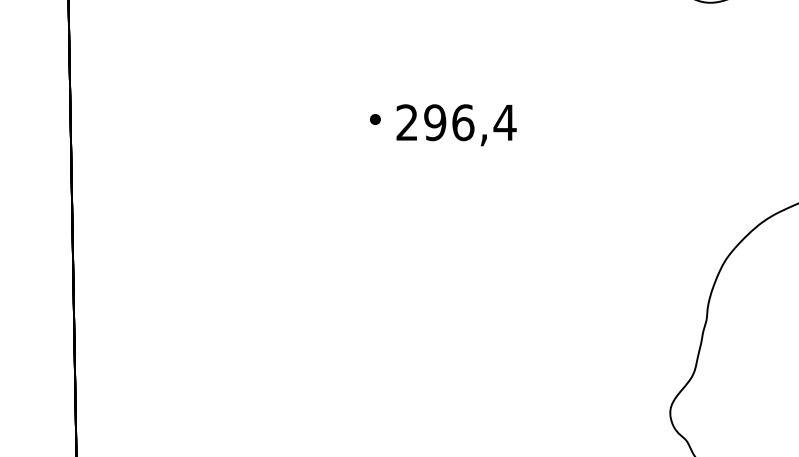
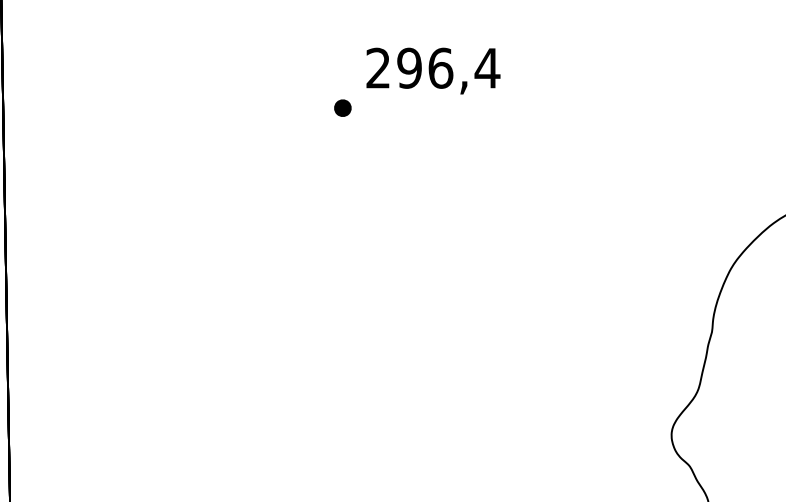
part: (375, 119) -> (343, 108), size x1.43
text: (456, 125) -> (433, 71), moved

